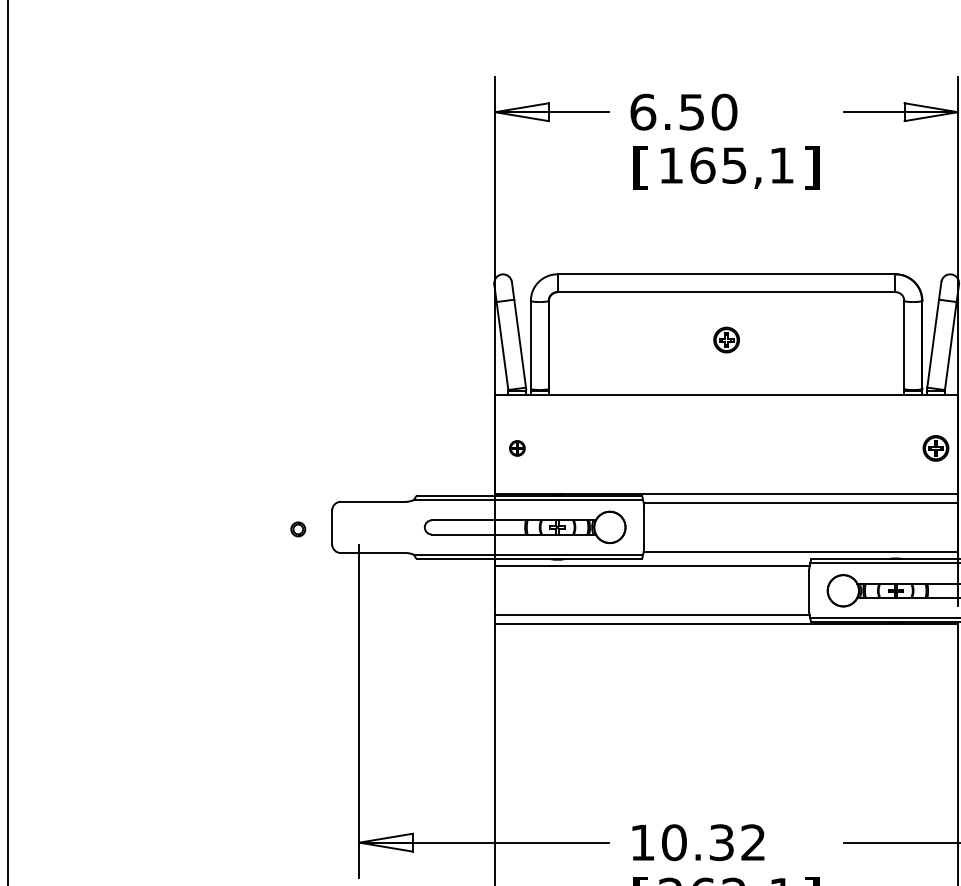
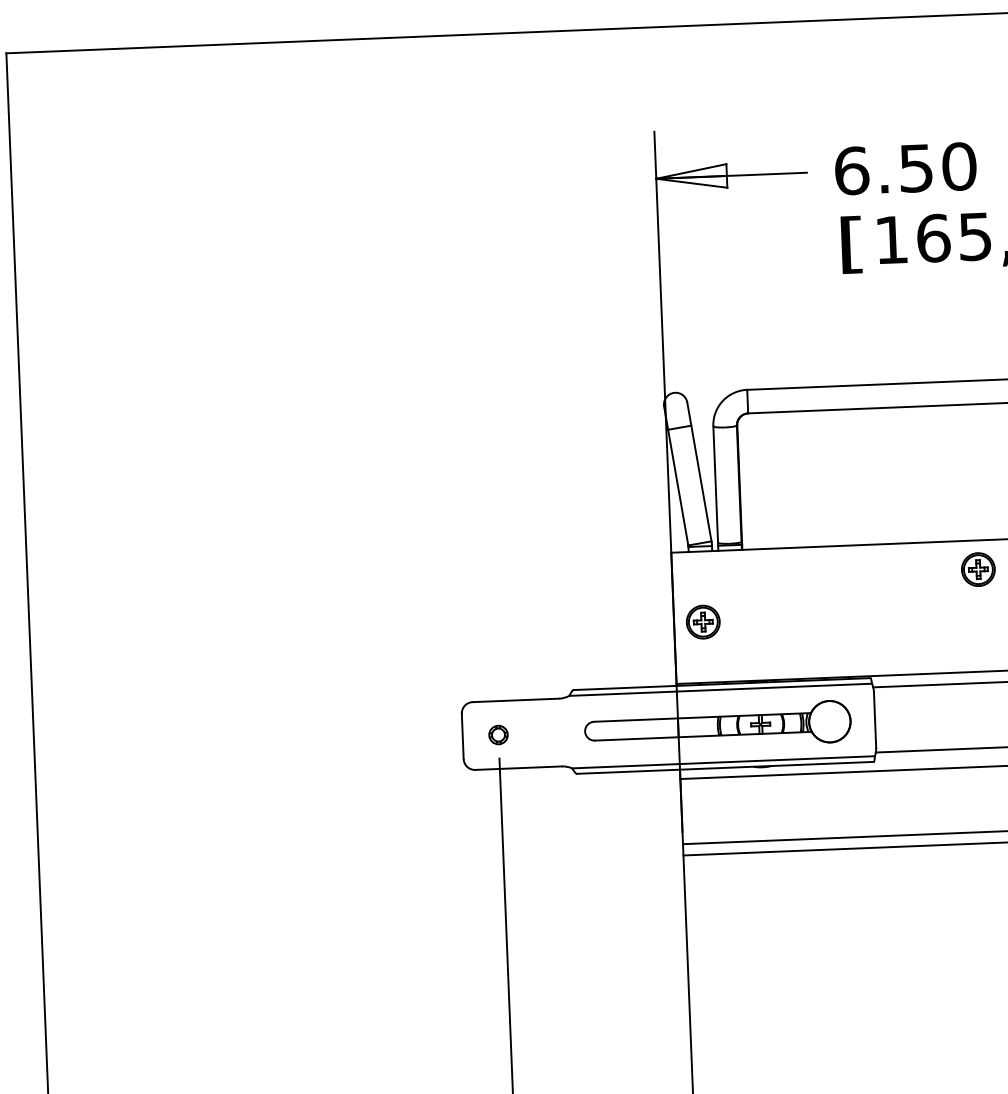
part: (726, 339) -> (978, 568), moved
part: (517, 448) -> (703, 622), size x1.67
part: (298, 529) -> (498, 735), moved

